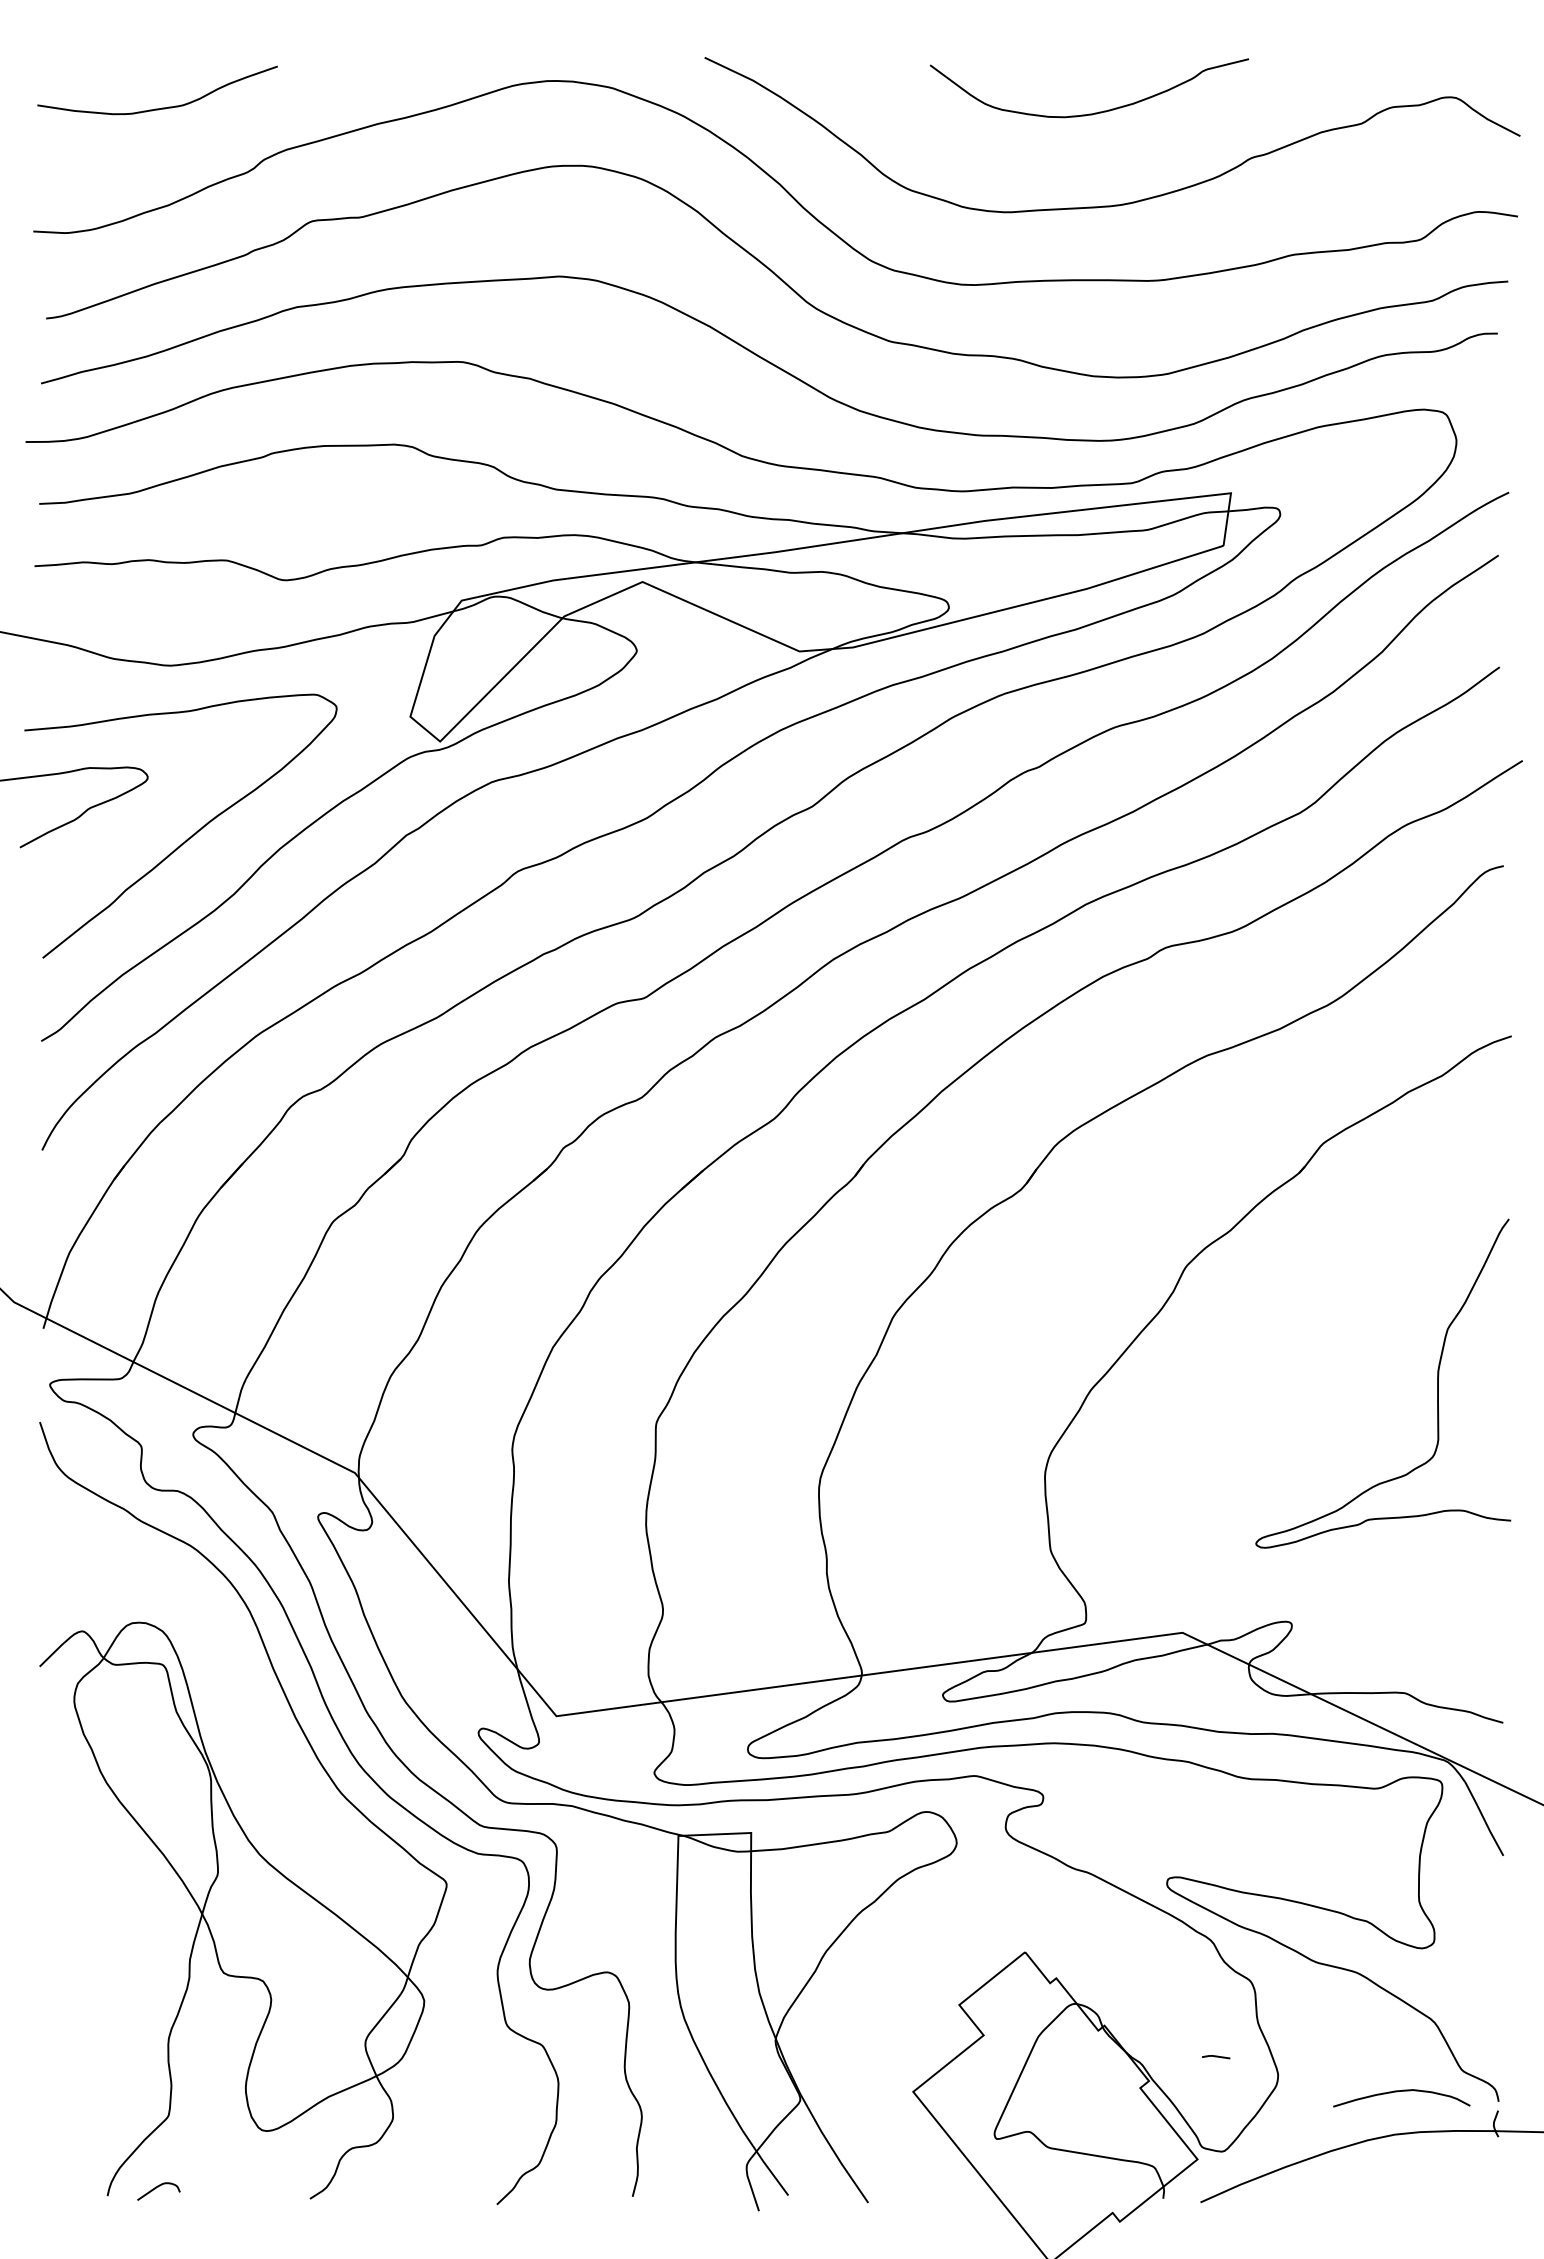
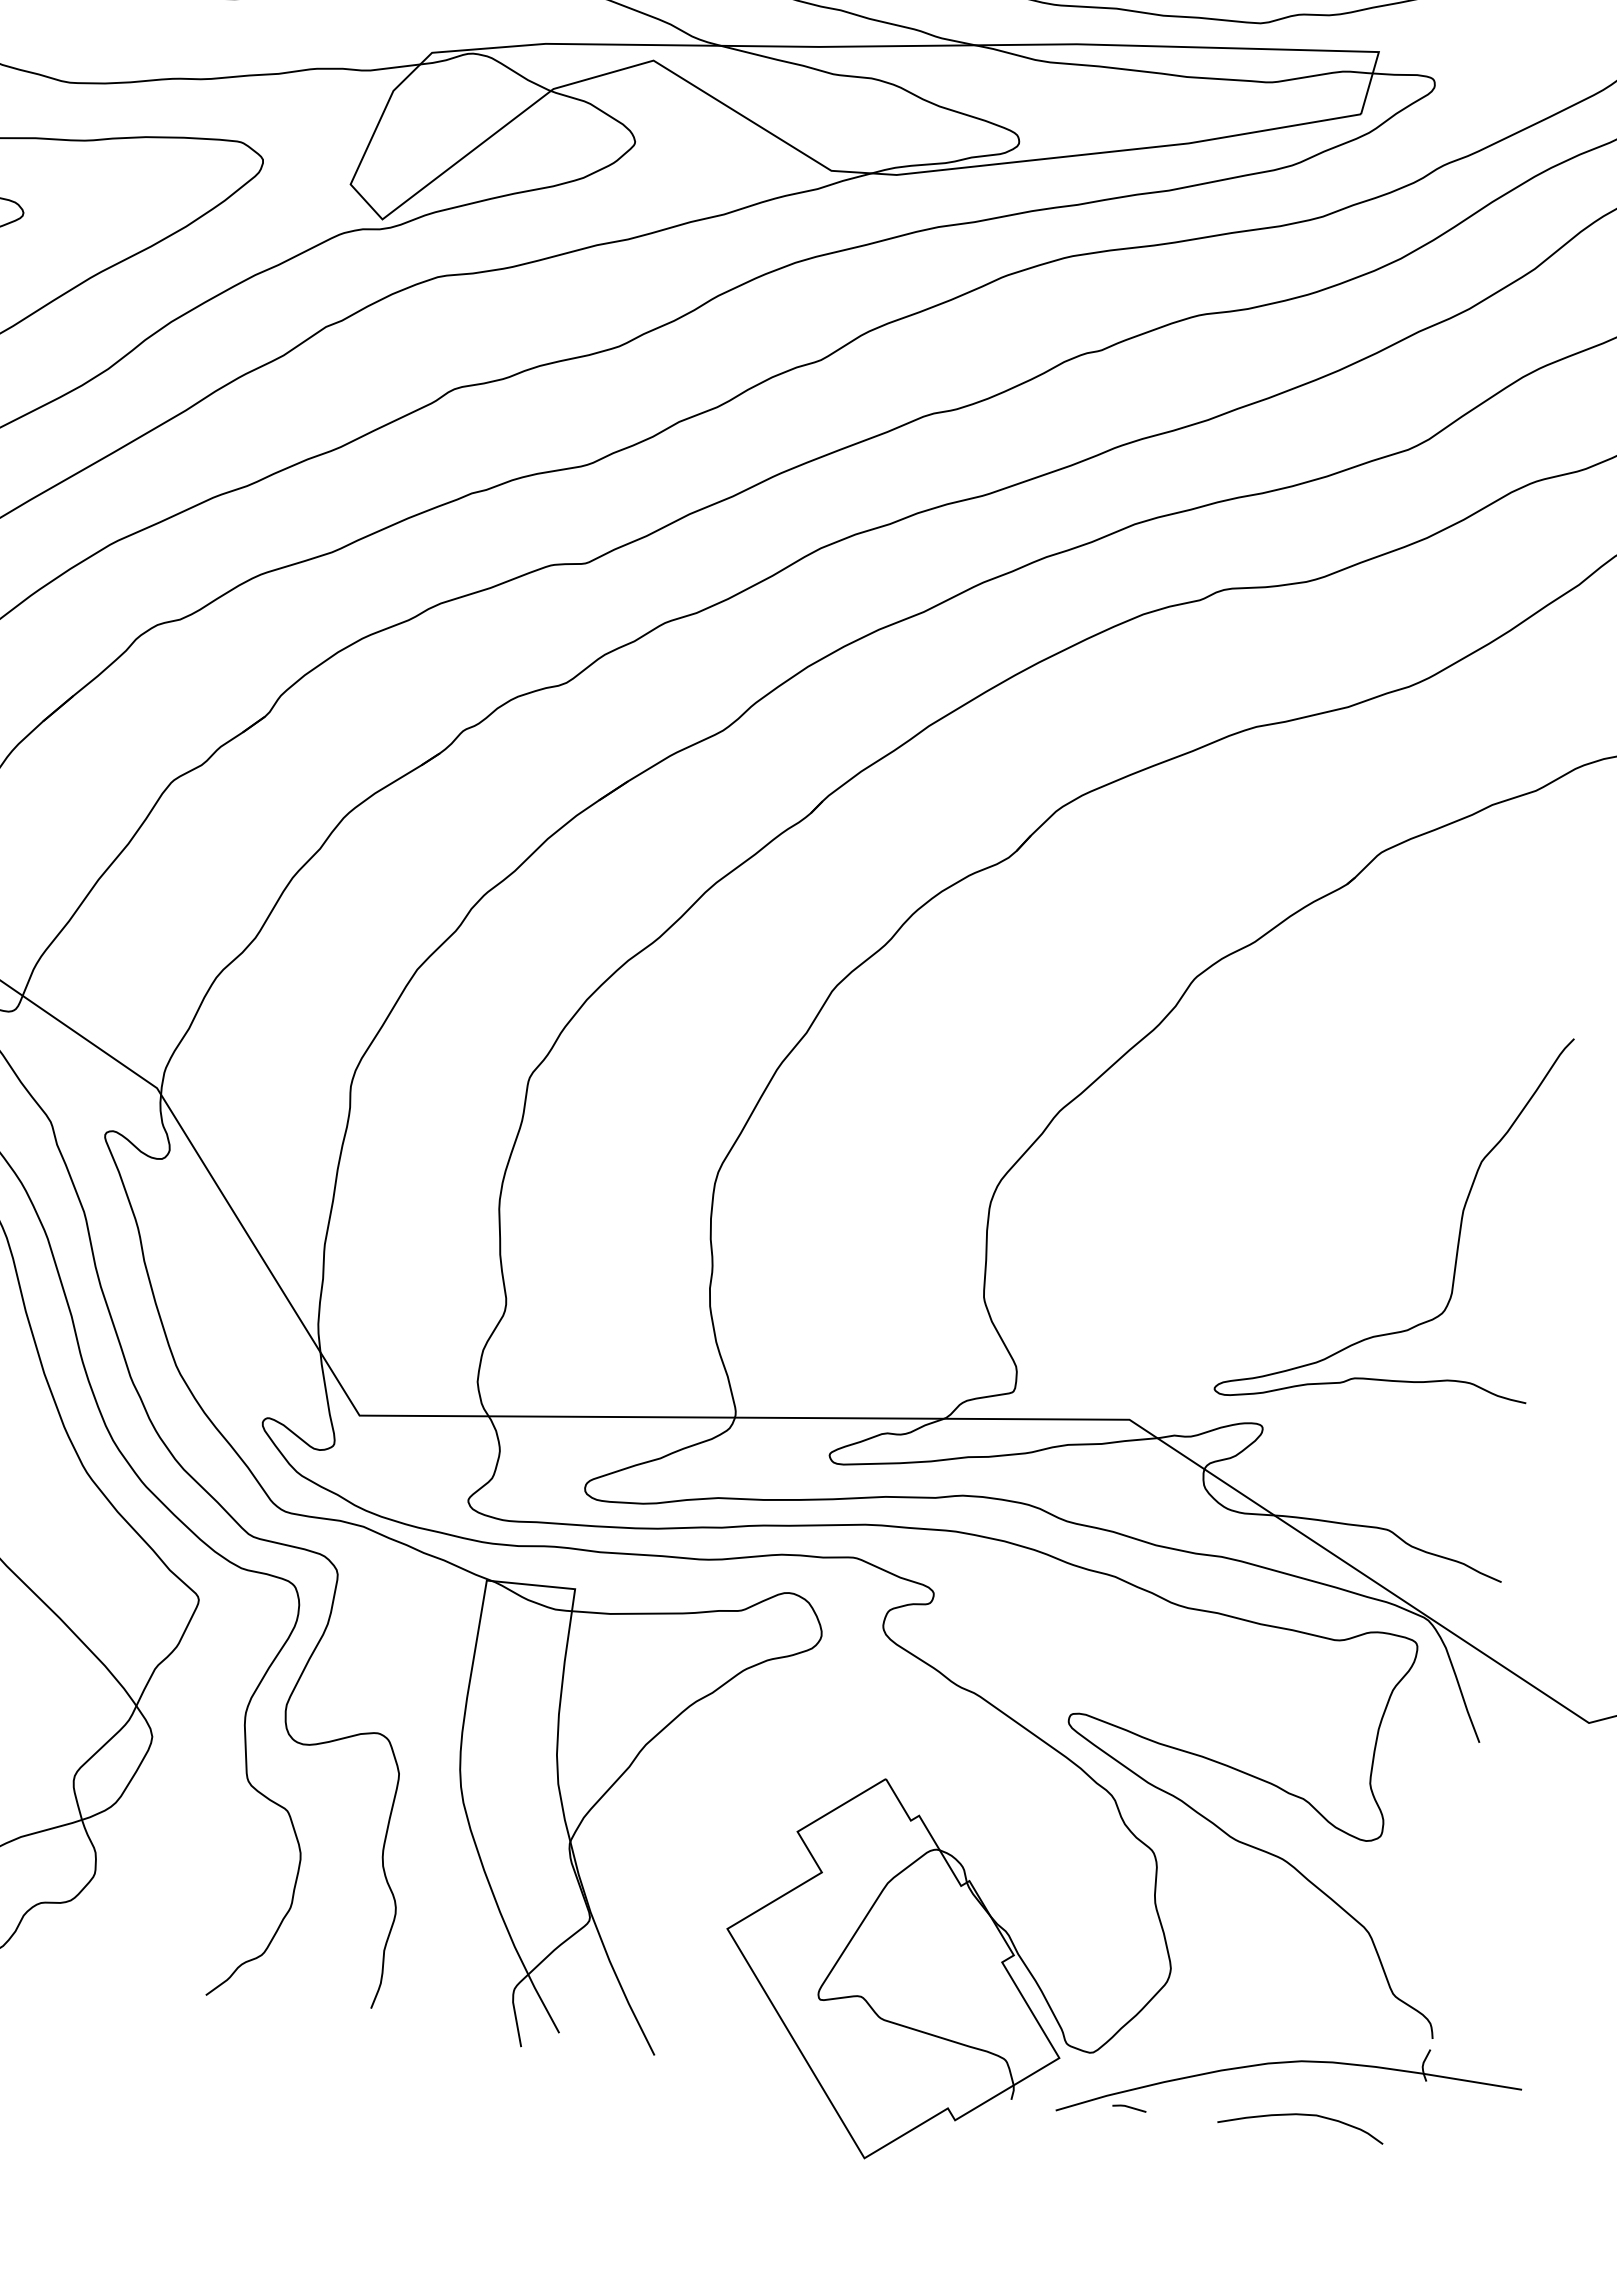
curve: (1437, 1383) -> (1460, 1225), moved
line: (1216, 2057) -> (1129, 2108), moved
curve: (1398, 2092) -> (1298, 2115), moved

